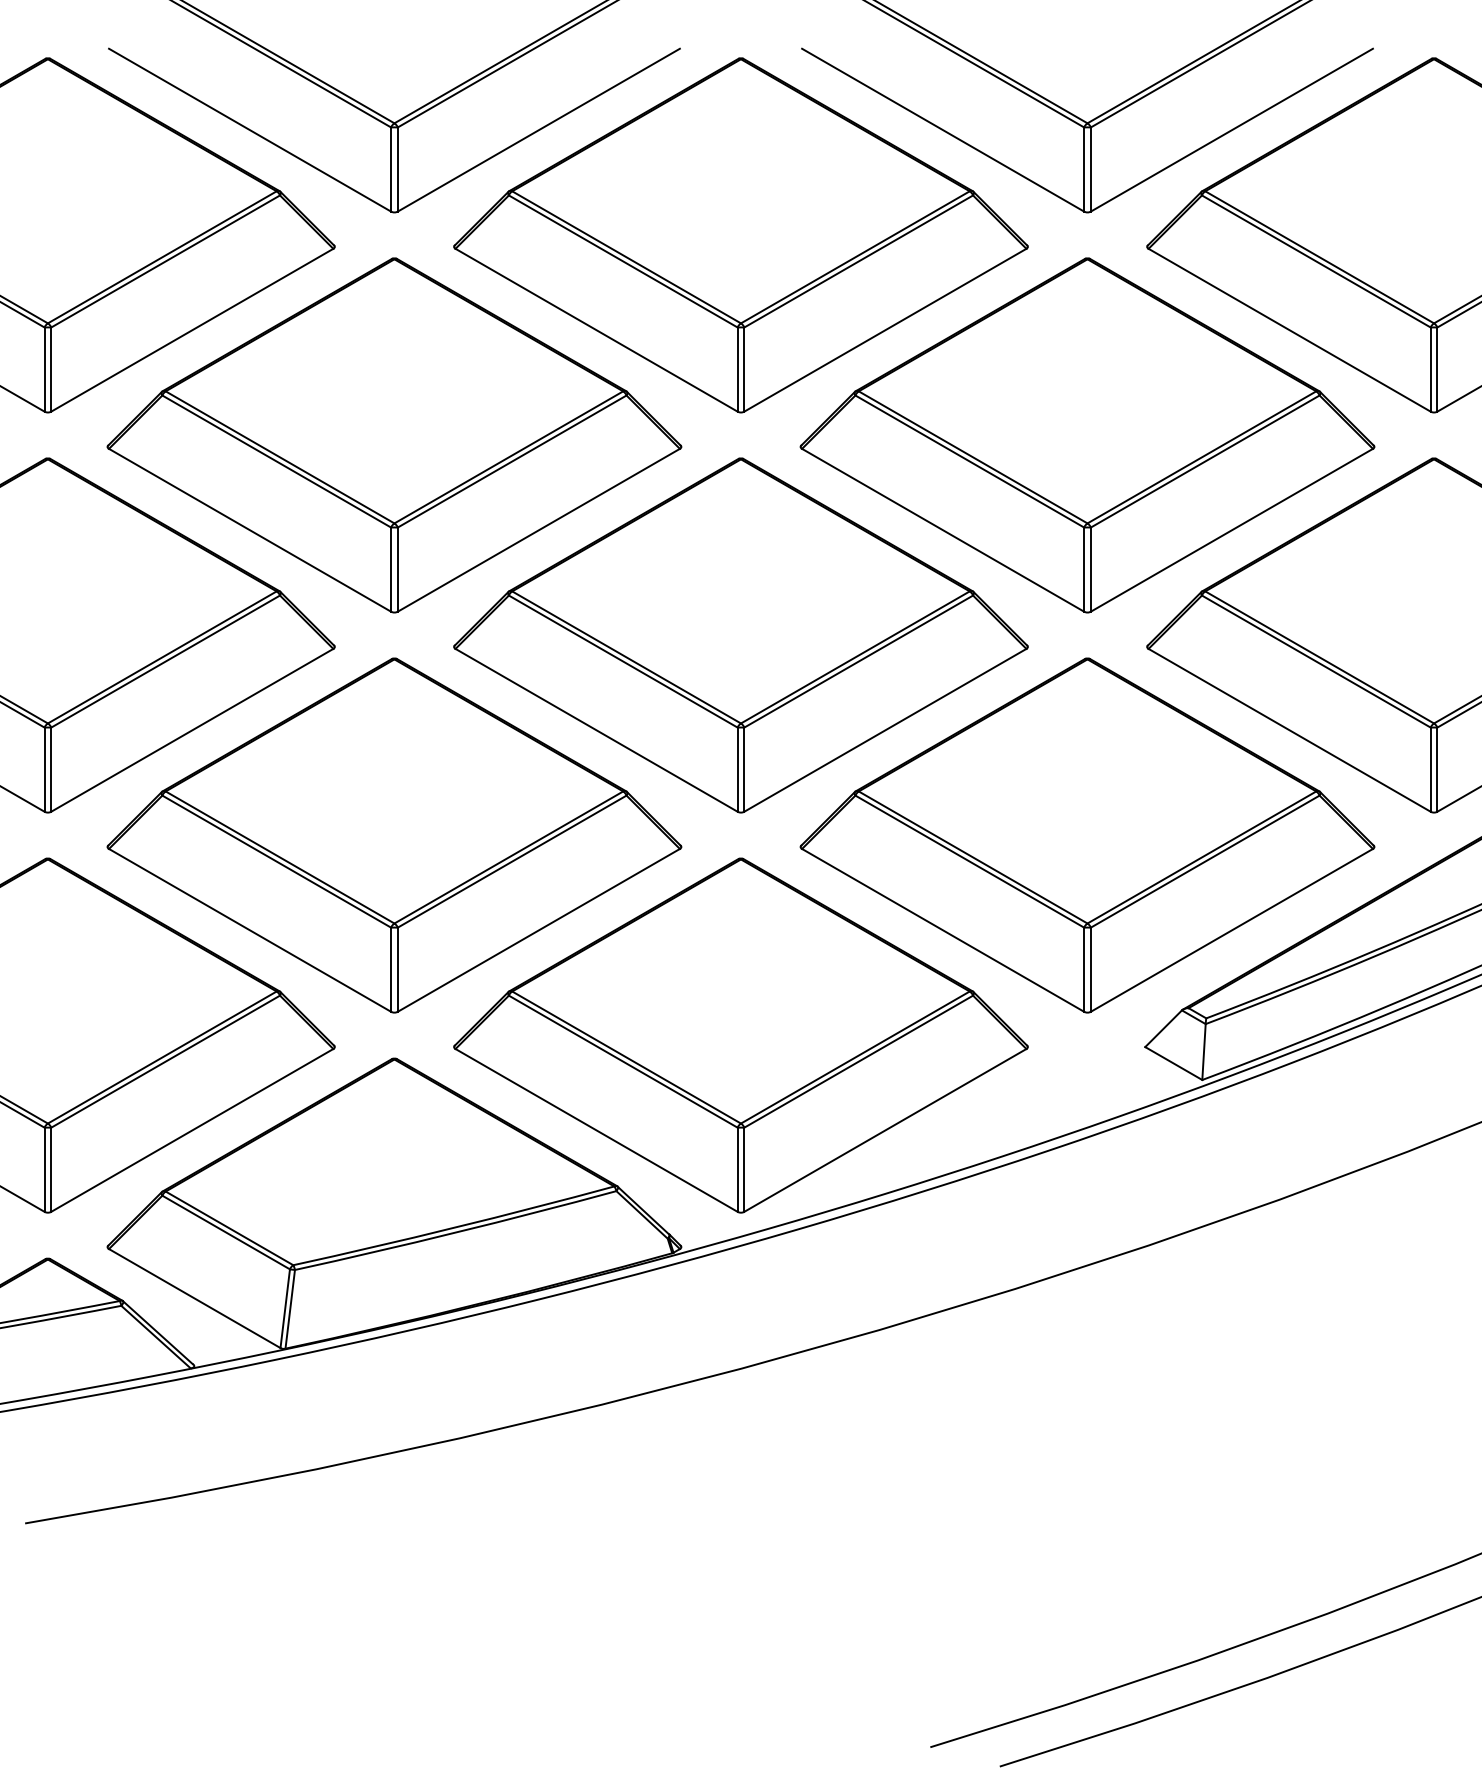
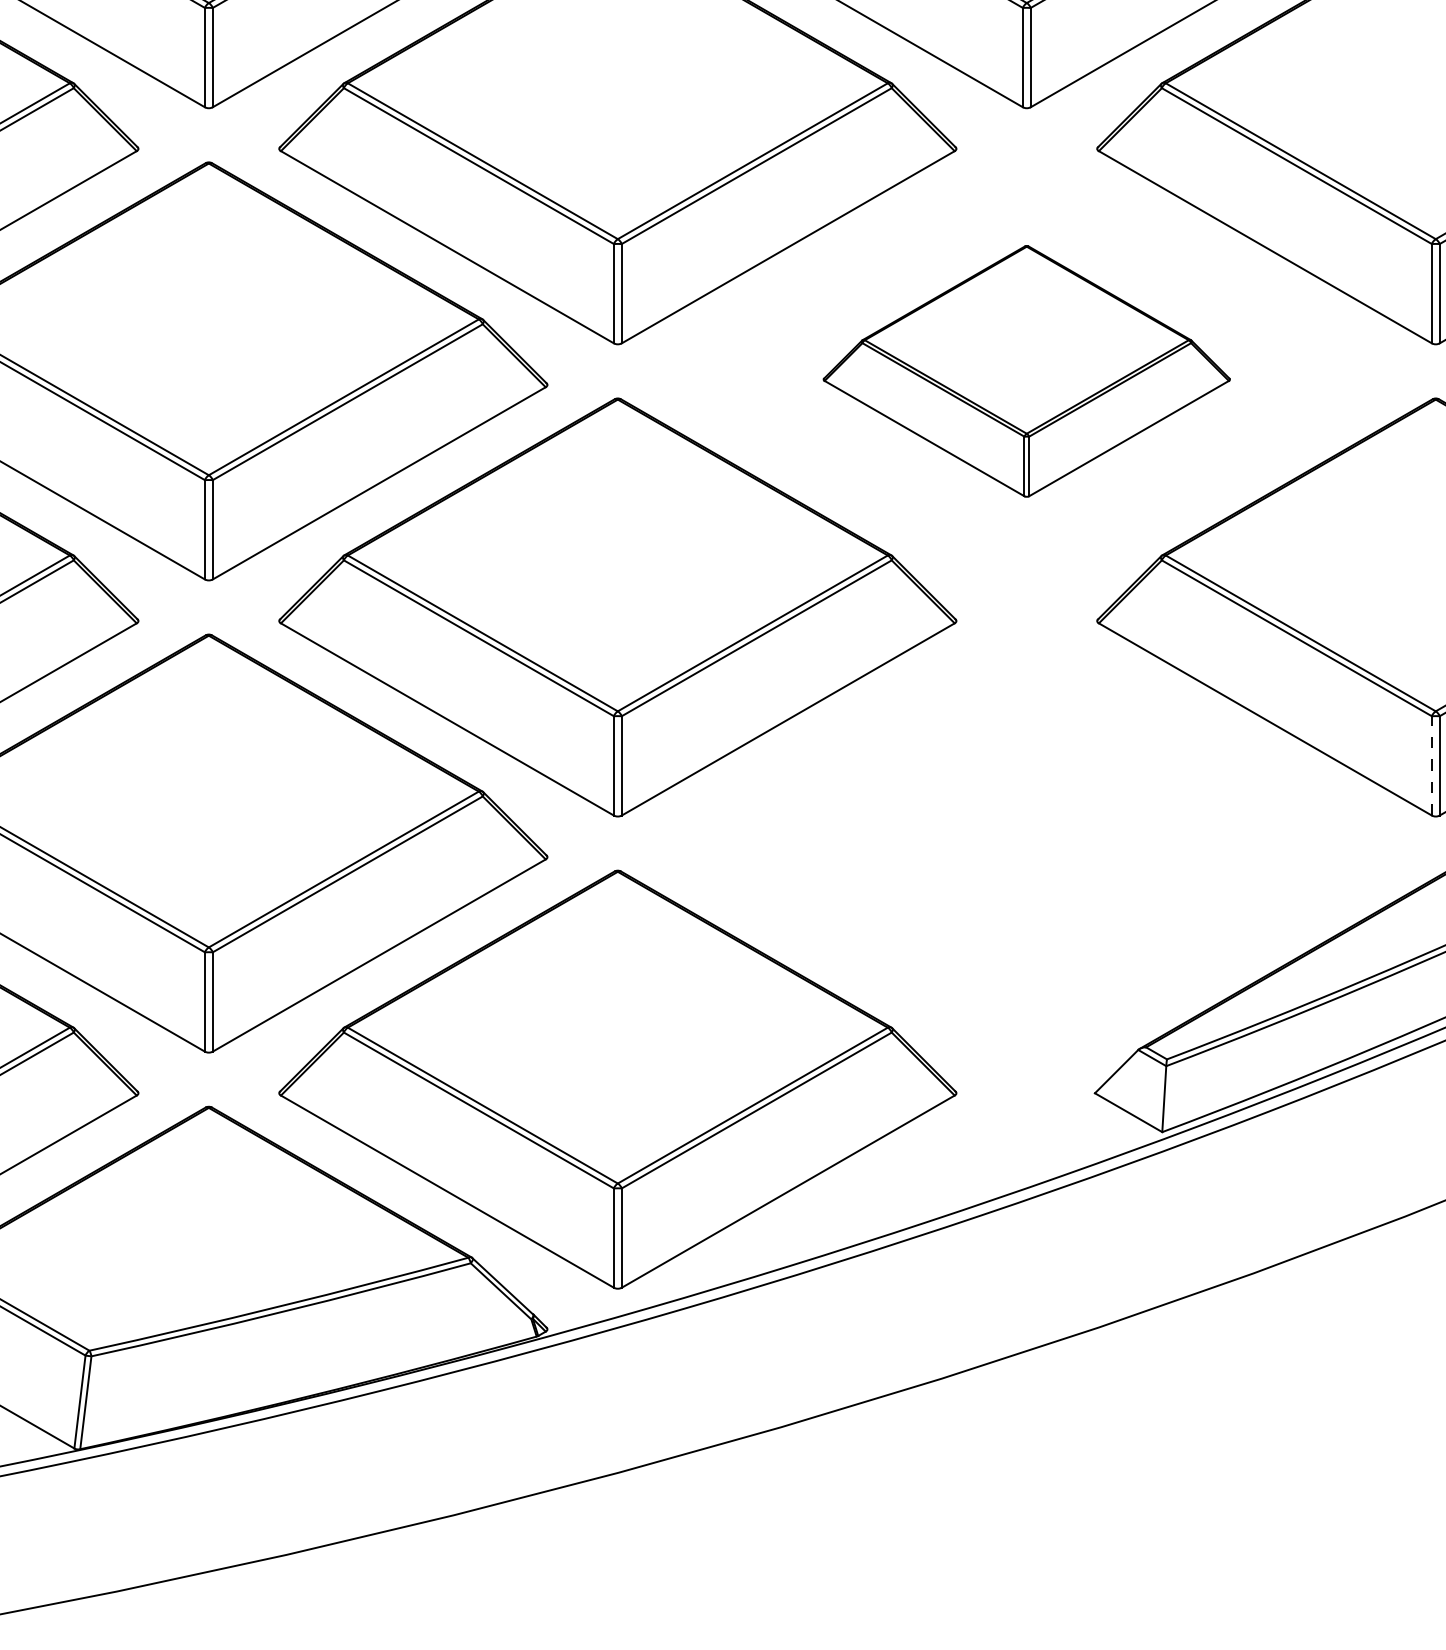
part: (1087, 435) -> (1026, 371), size x0.6
line: (1430, 769) -> (1431, 765), solid -> dashed
part: (1087, 835) -> (1026, 843), removed

